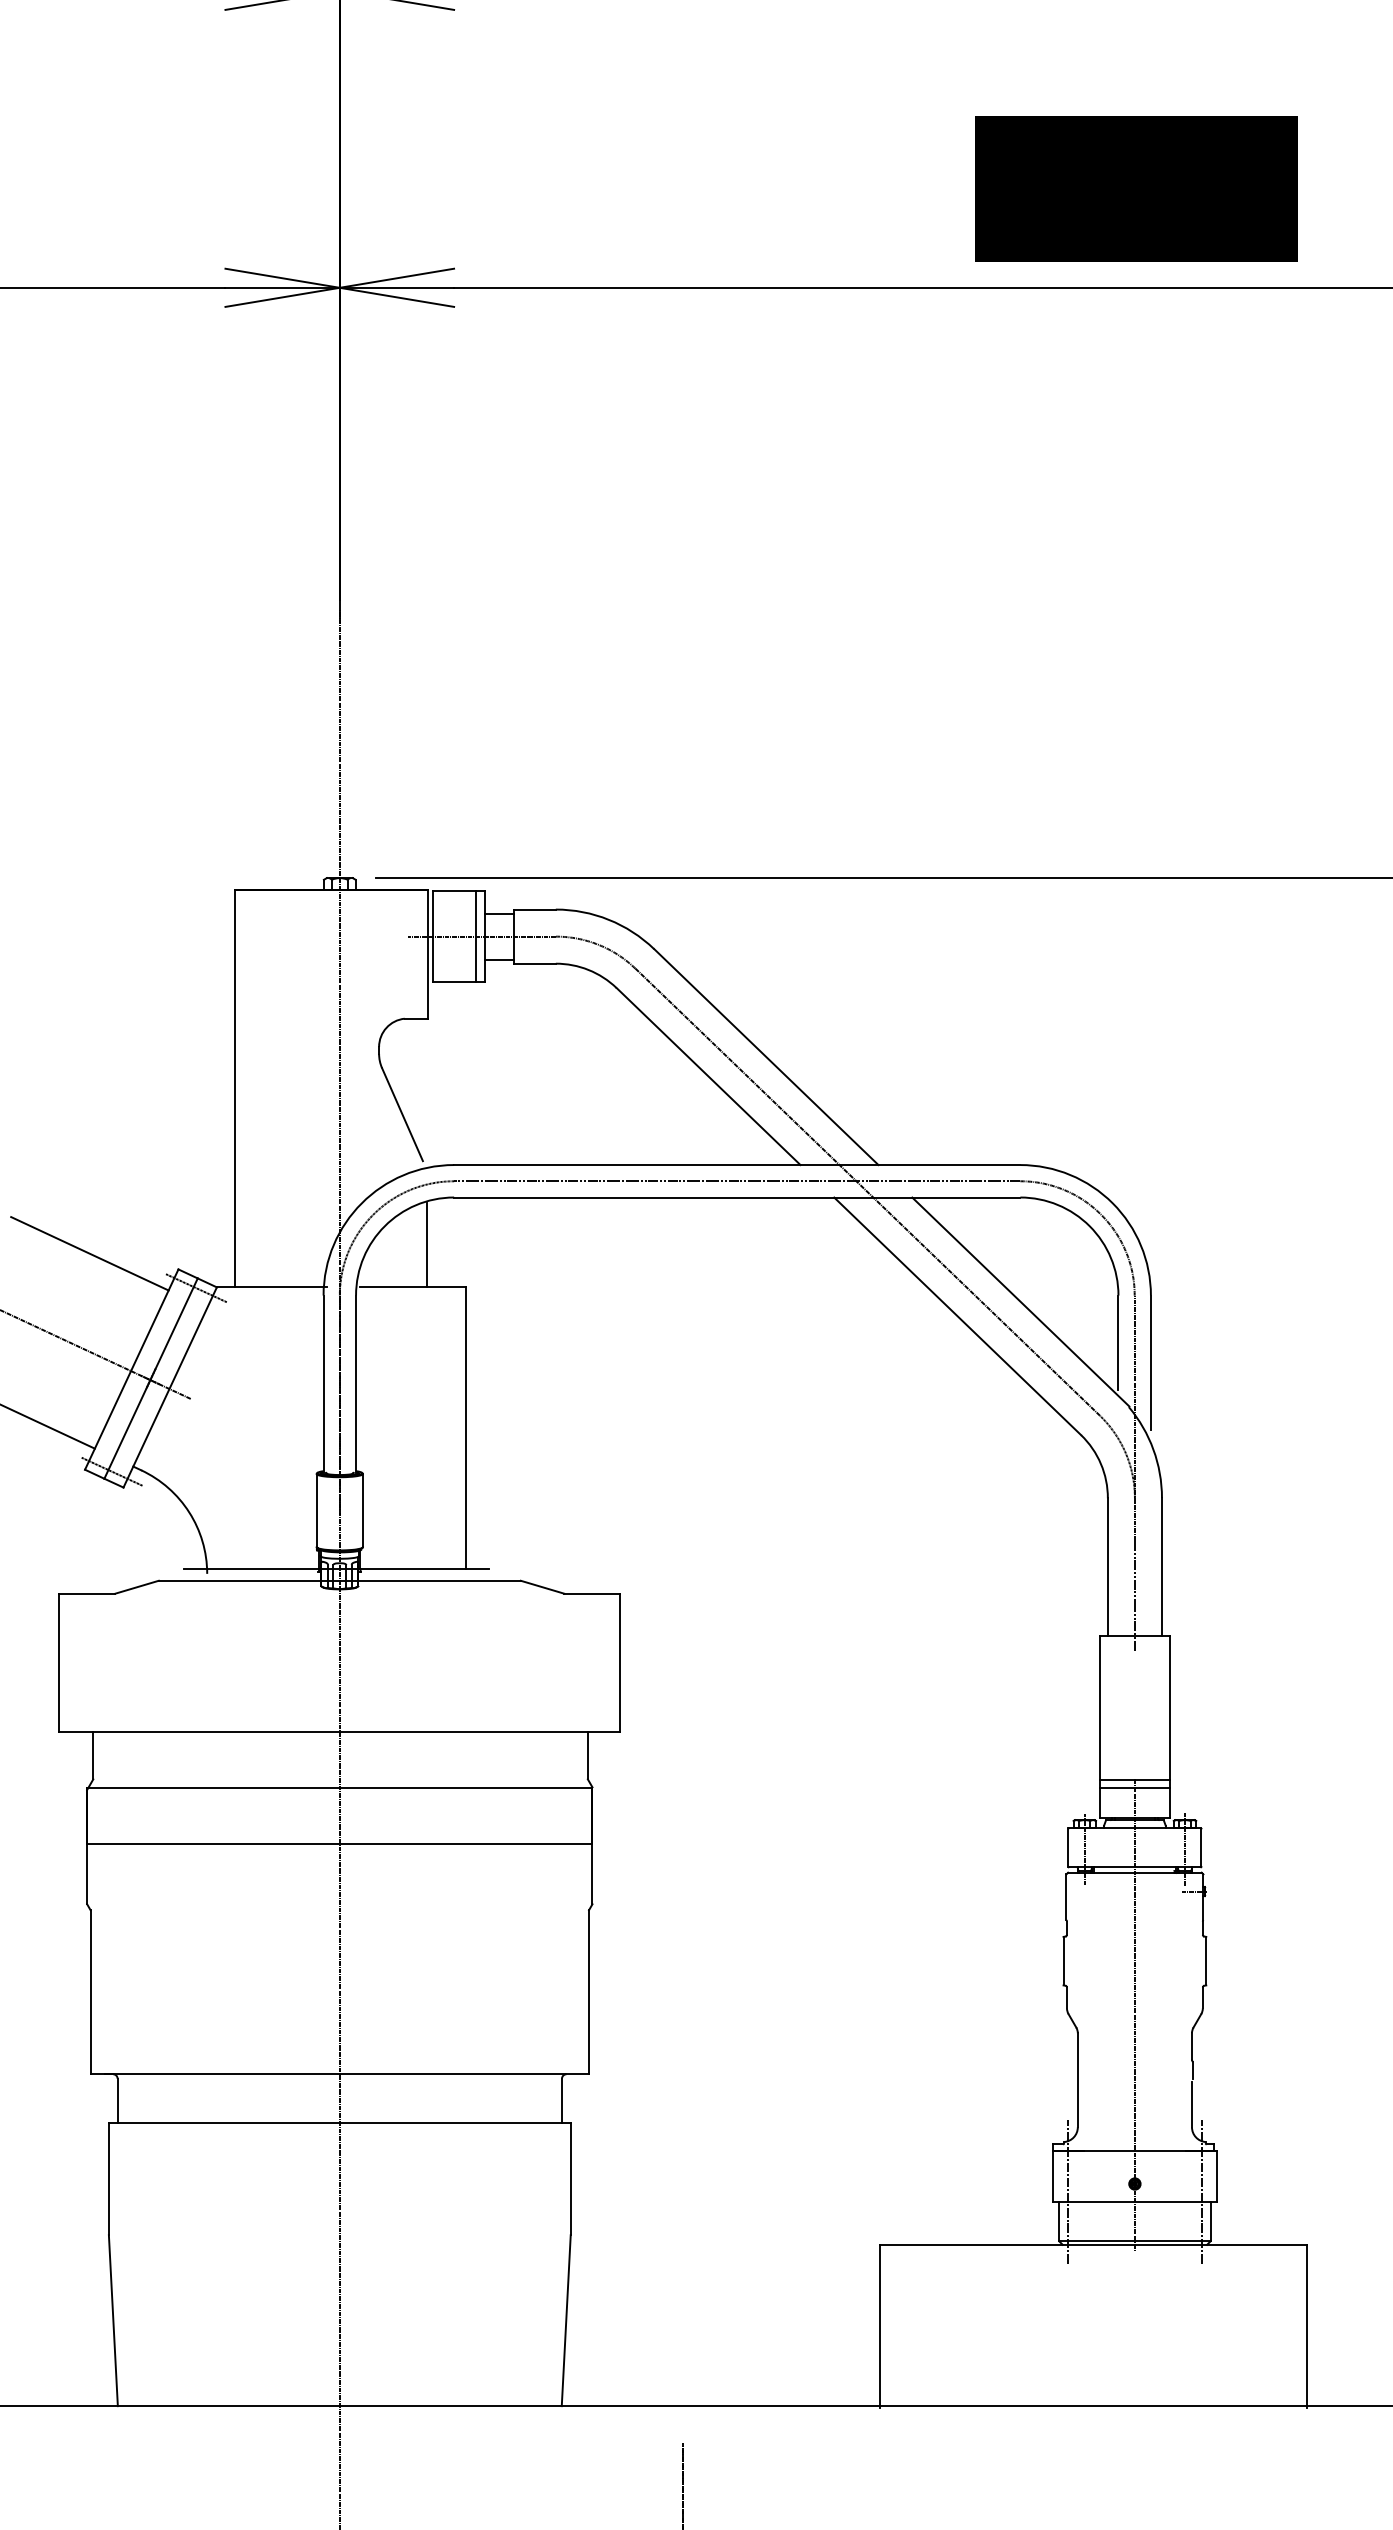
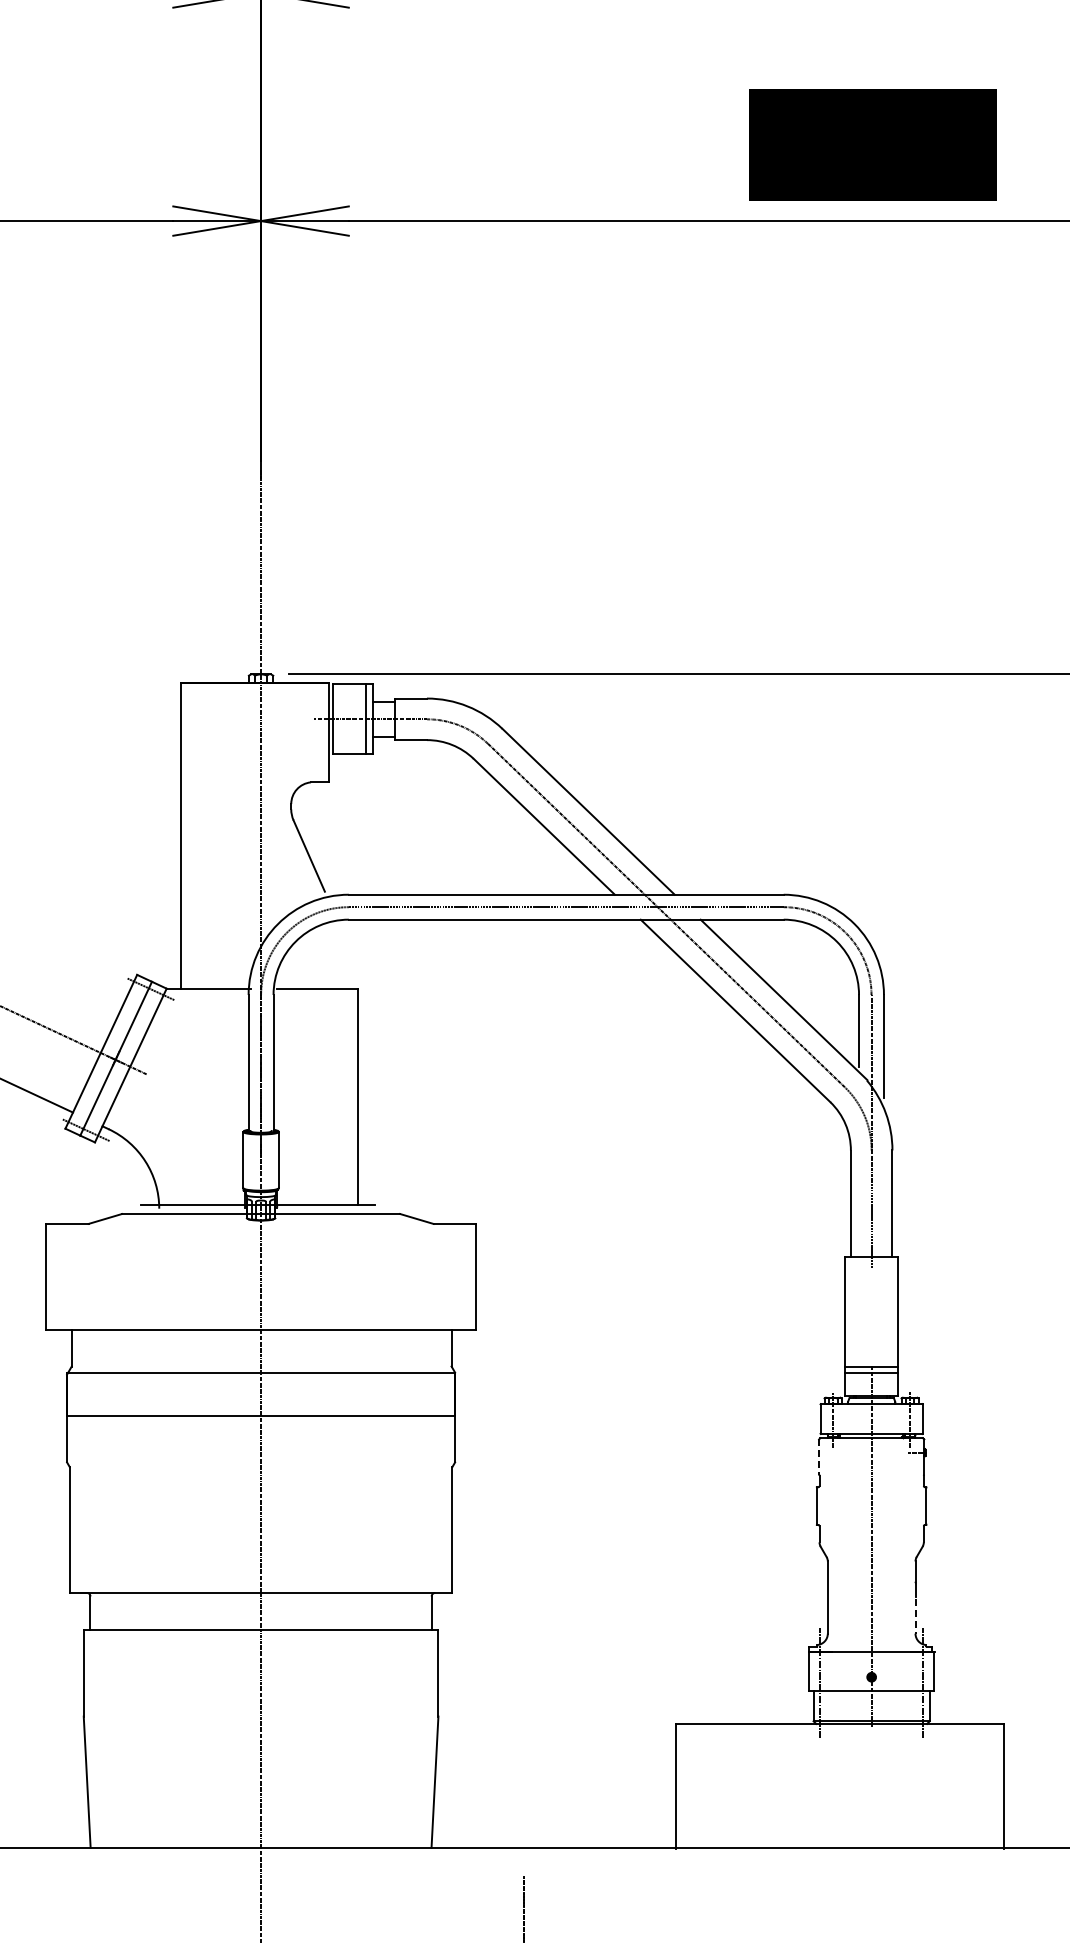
line: (426, 1244) -> (327, 955), removed
line: (89, 1253) -> (68, 962), removed
line: (1066, 1897) -> (819, 1457), solid -> dashed
line: (1191, 2104) -> (915, 1616), solid -> dashed

